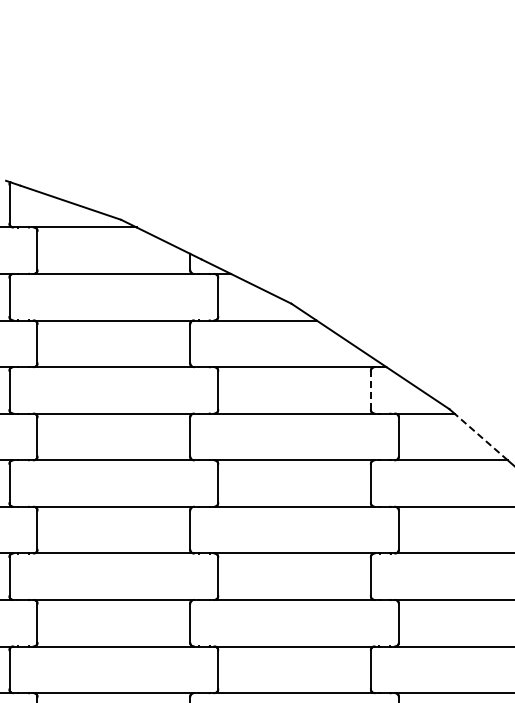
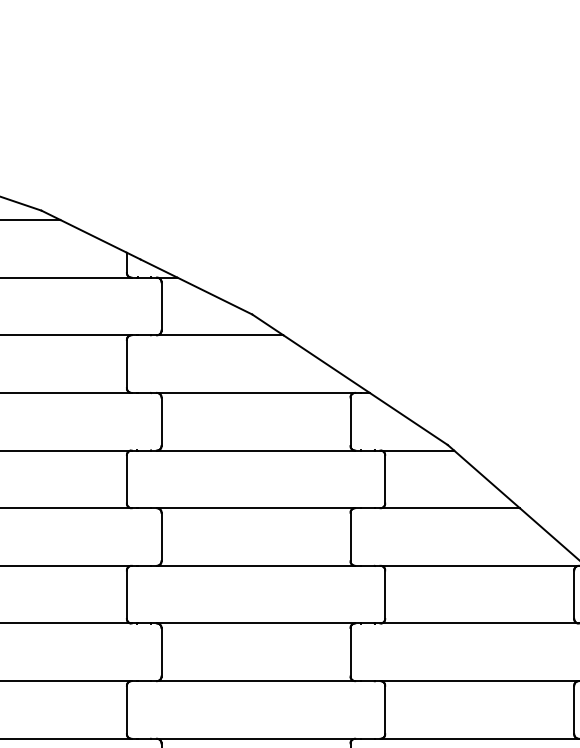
line: (370, 390) -> (350, 421), dashed -> solid
line: (480, 436) -> (486, 478), dashed -> solid

